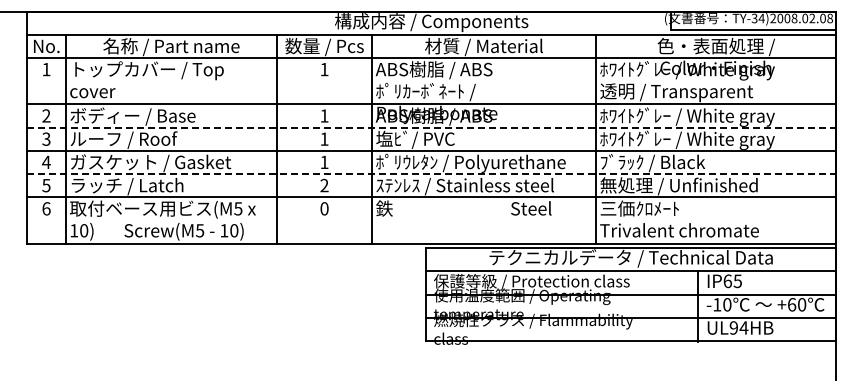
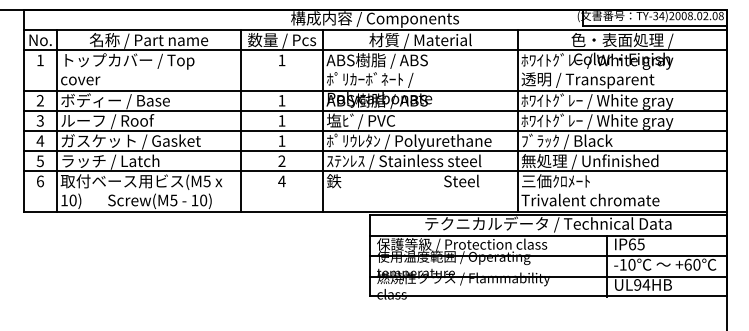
line: (432, 127) -> (375, 110), dashed -> solid
line: (432, 173) -> (375, 150), dashed -> solid
text: (324, 208) -> (281, 181), 0 -> 4

